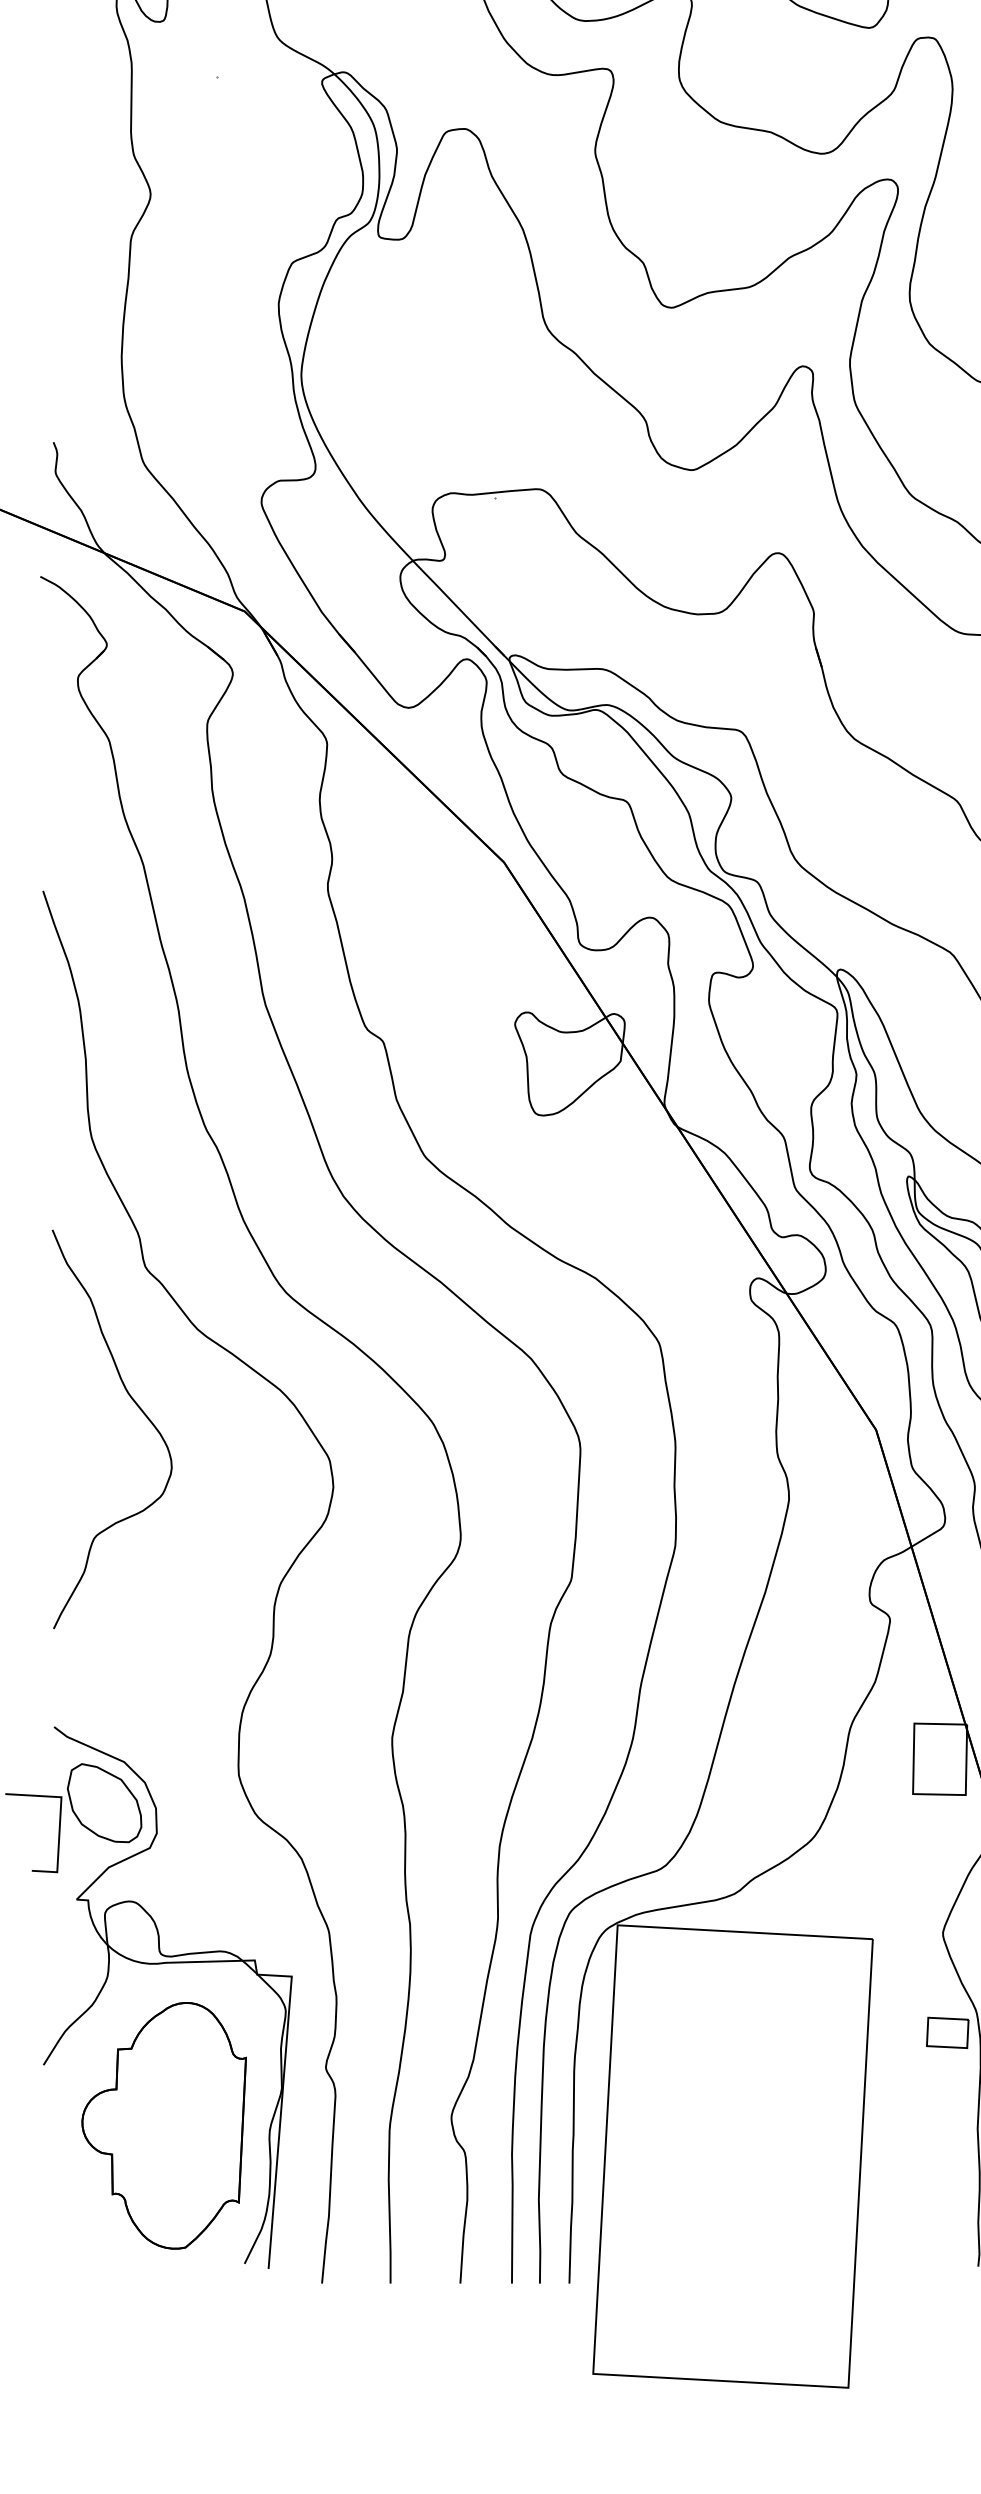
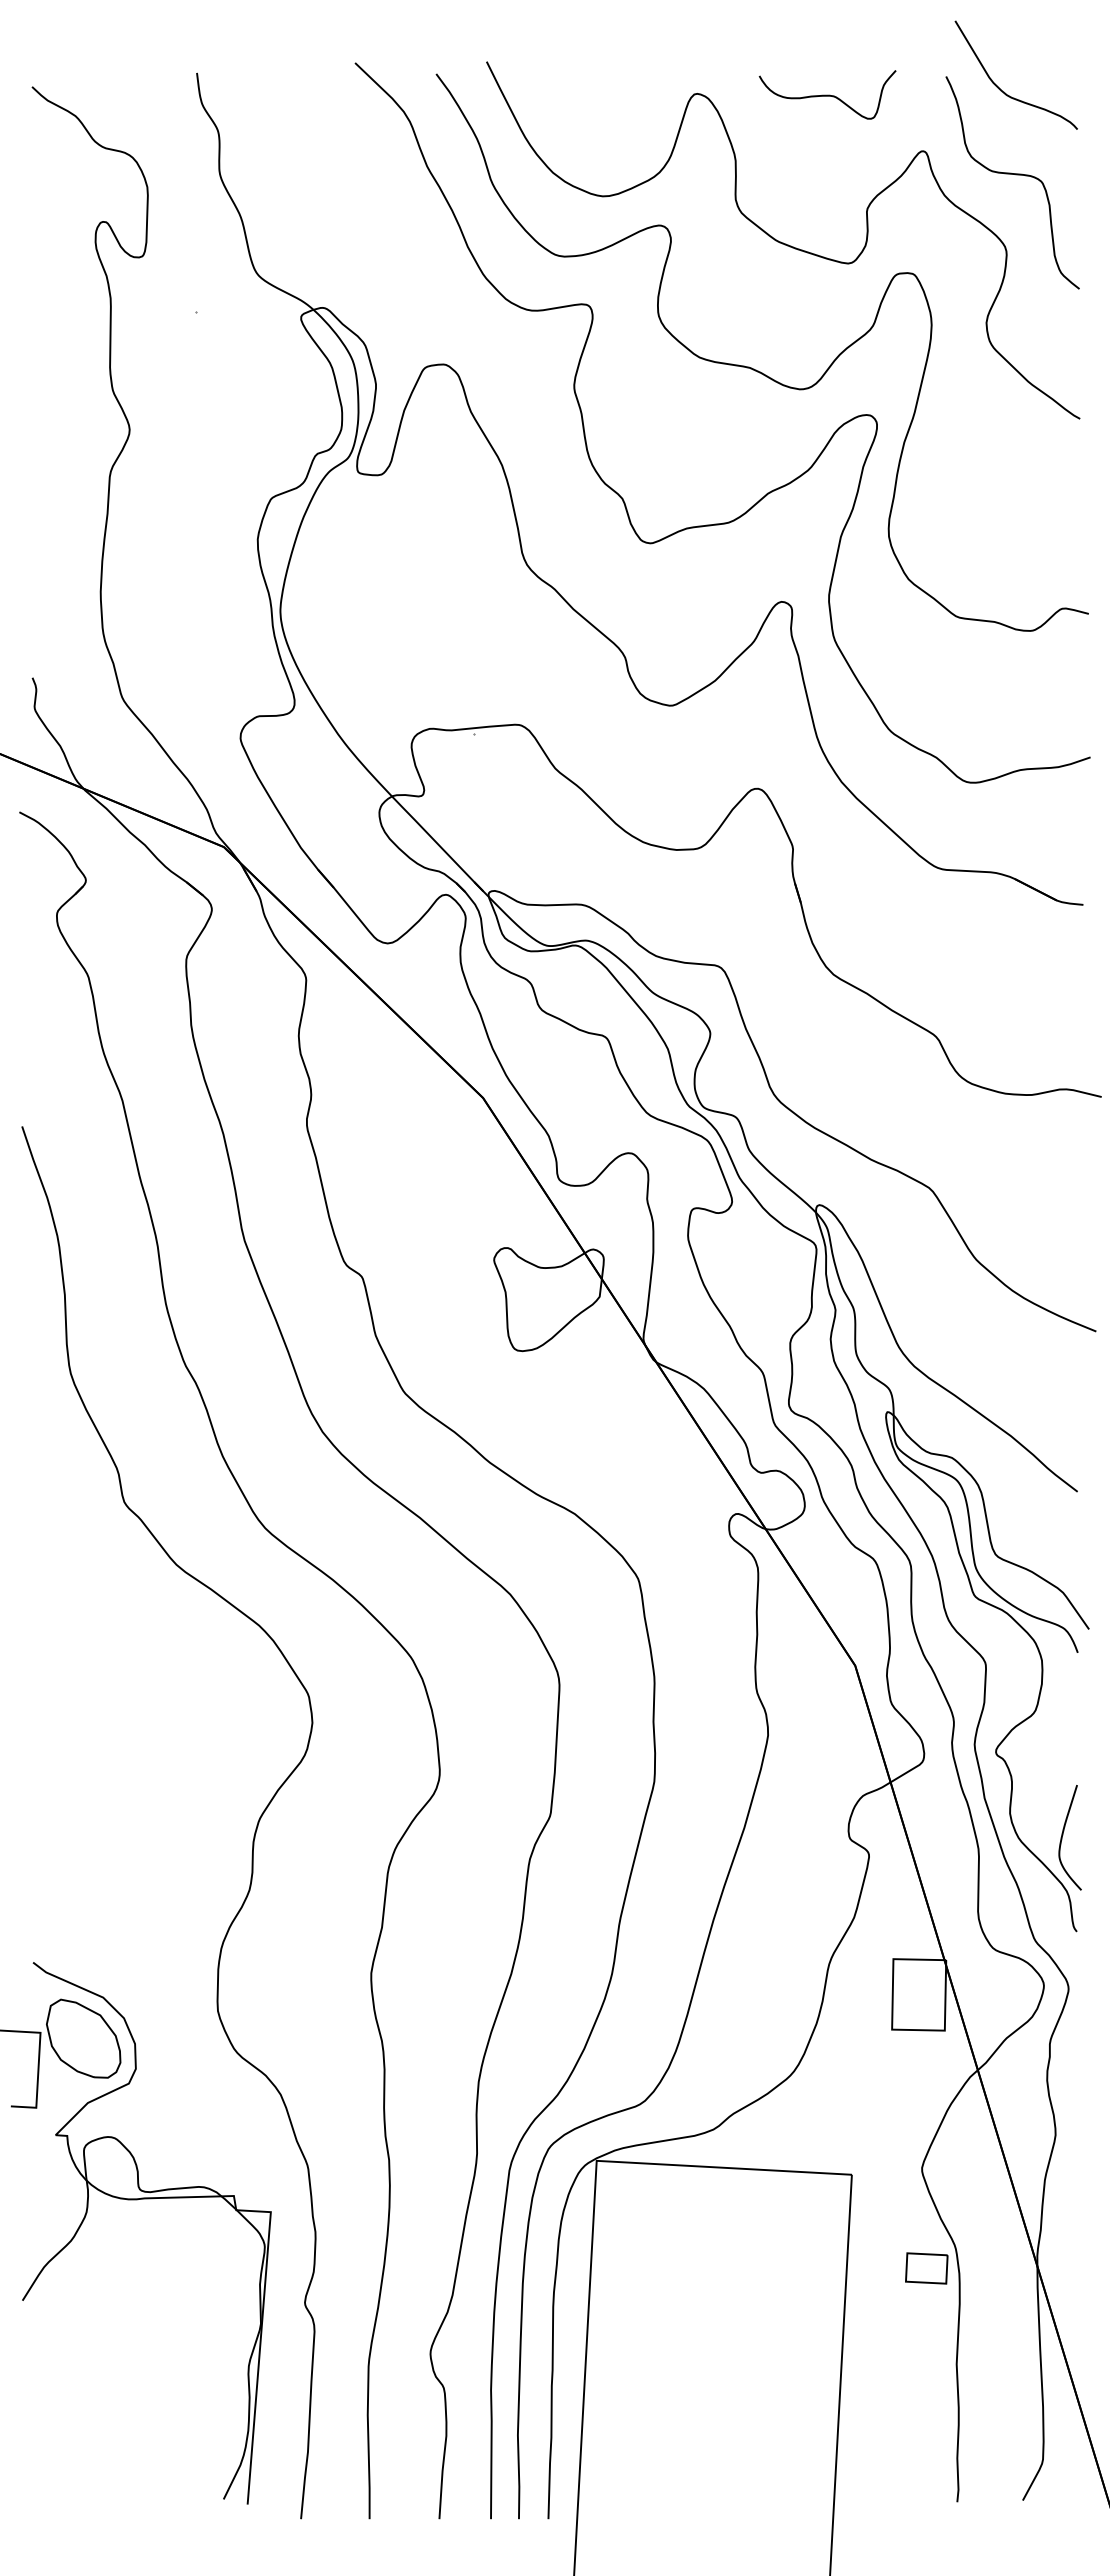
curve: (137, 1406) -> (116, 1642), removed
part: (163, 2125) -> (142, 2361), removed

